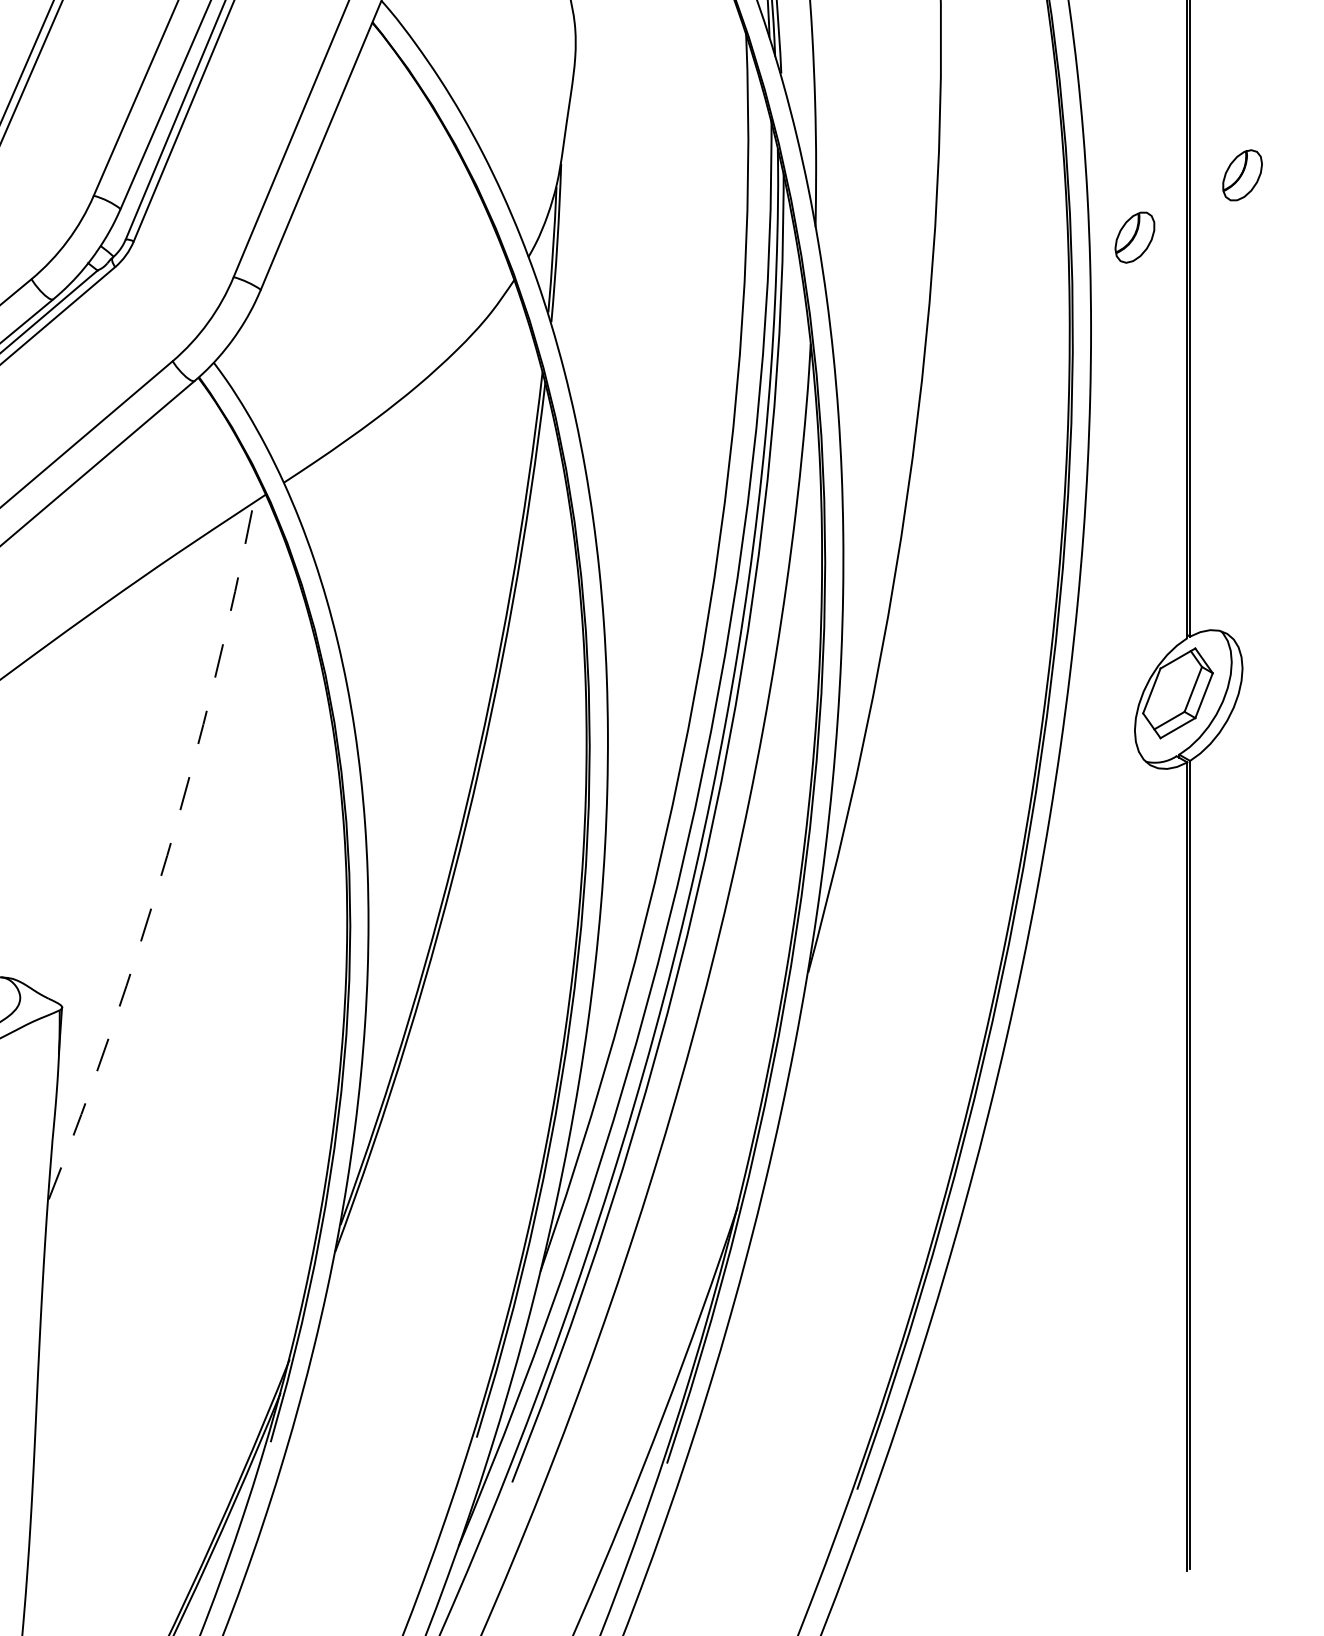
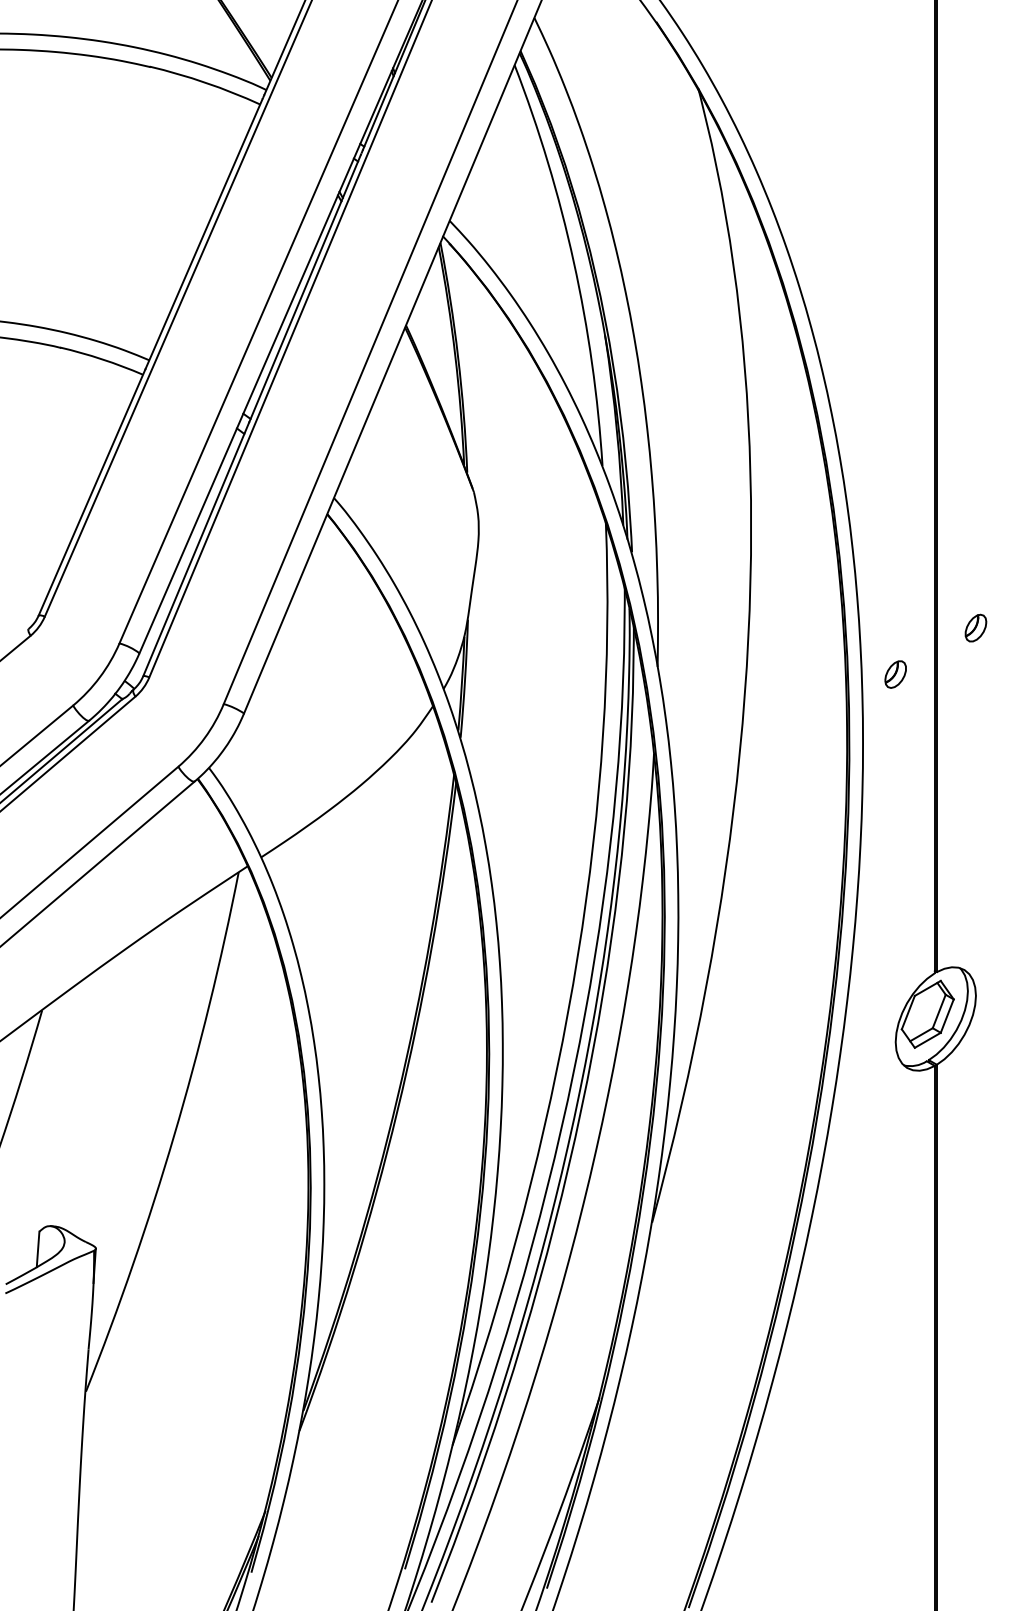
part: (1241, 174) -> (975, 627), size x0.71
part: (1134, 237) -> (895, 674), size x0.71
arc: (167, 855) -> (174, 1135), dashed -> solid

